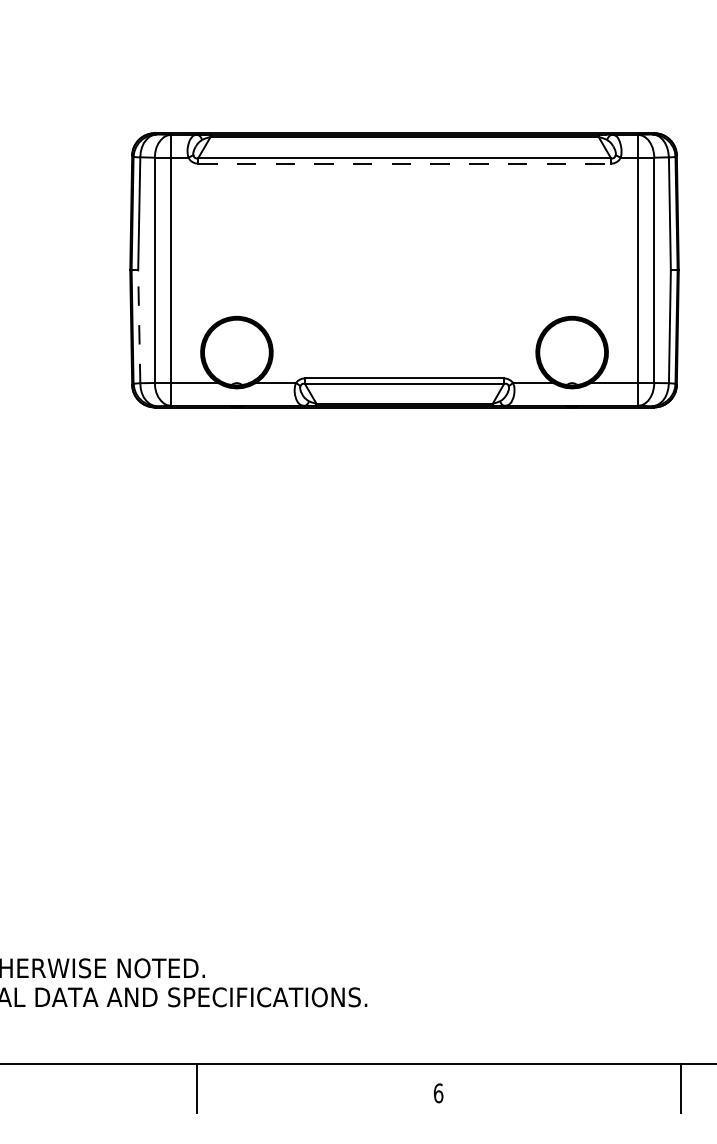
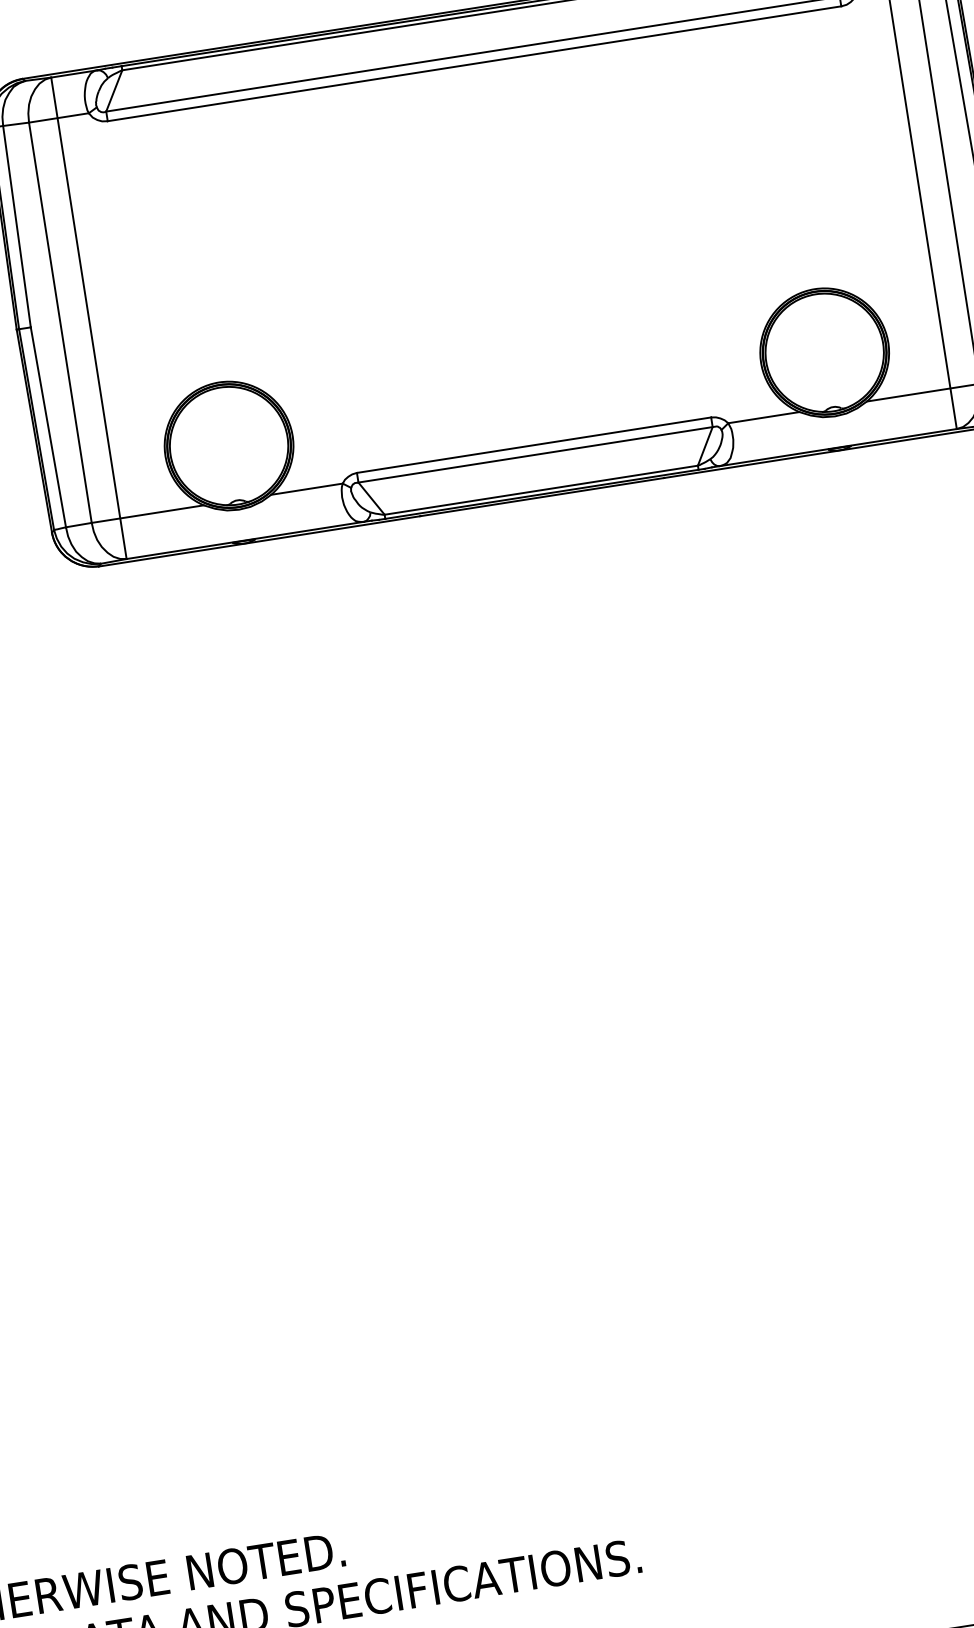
line: (405, 163) -> (476, 63), dashed -> solid
line: (139, 326) -> (48, 426), dashed -> solid

